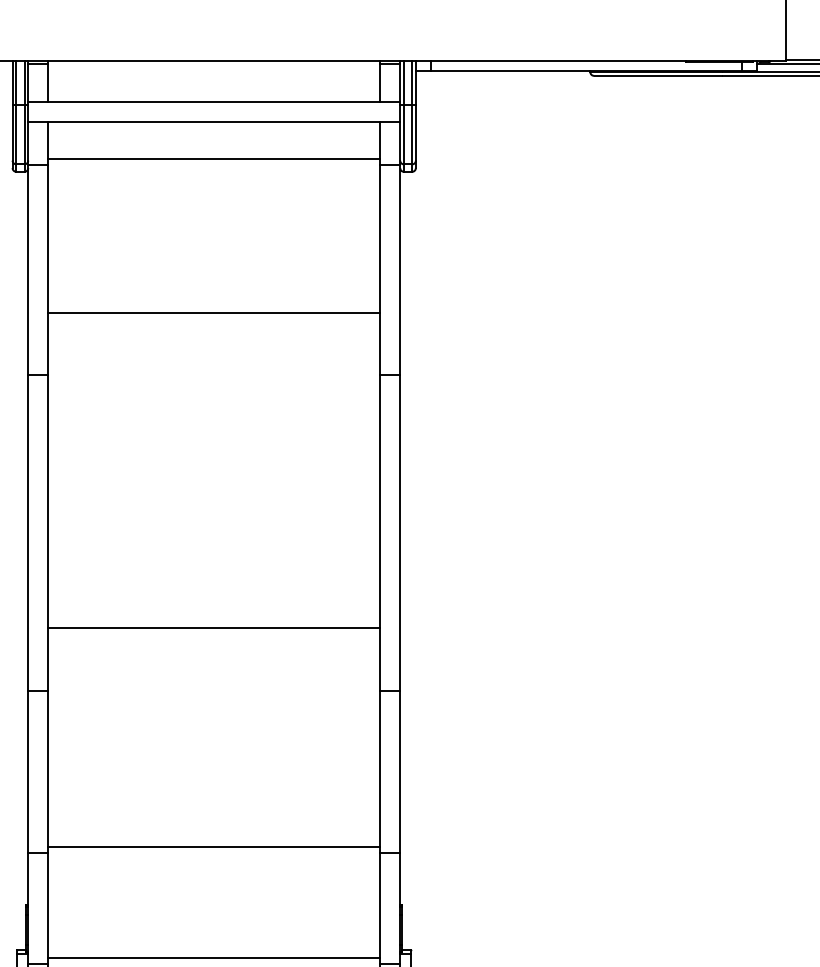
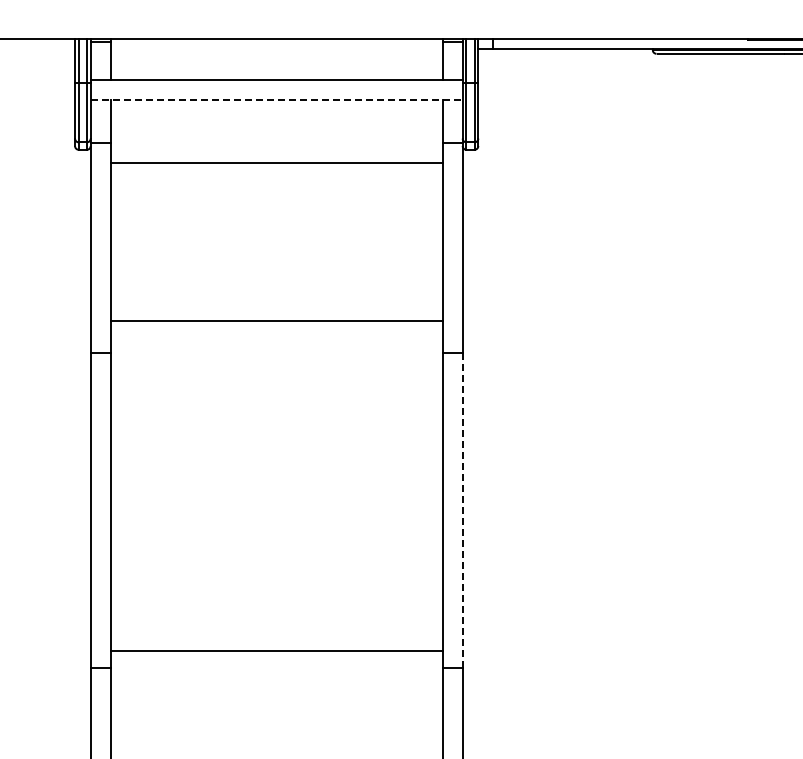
line: (214, 122) -> (276, 100), solid -> dashed
line: (214, 159) -> (276, 163), moved
line: (214, 312) -> (276, 320), moved
line: (400, 532) -> (462, 510), solid -> dashed
line: (214, 627) -> (276, 650), moved

